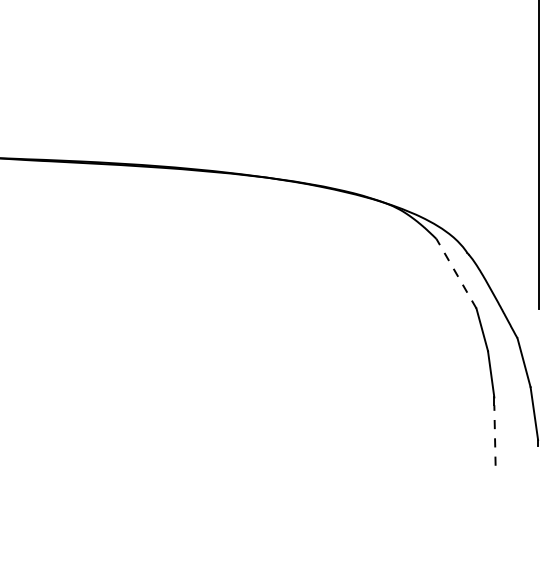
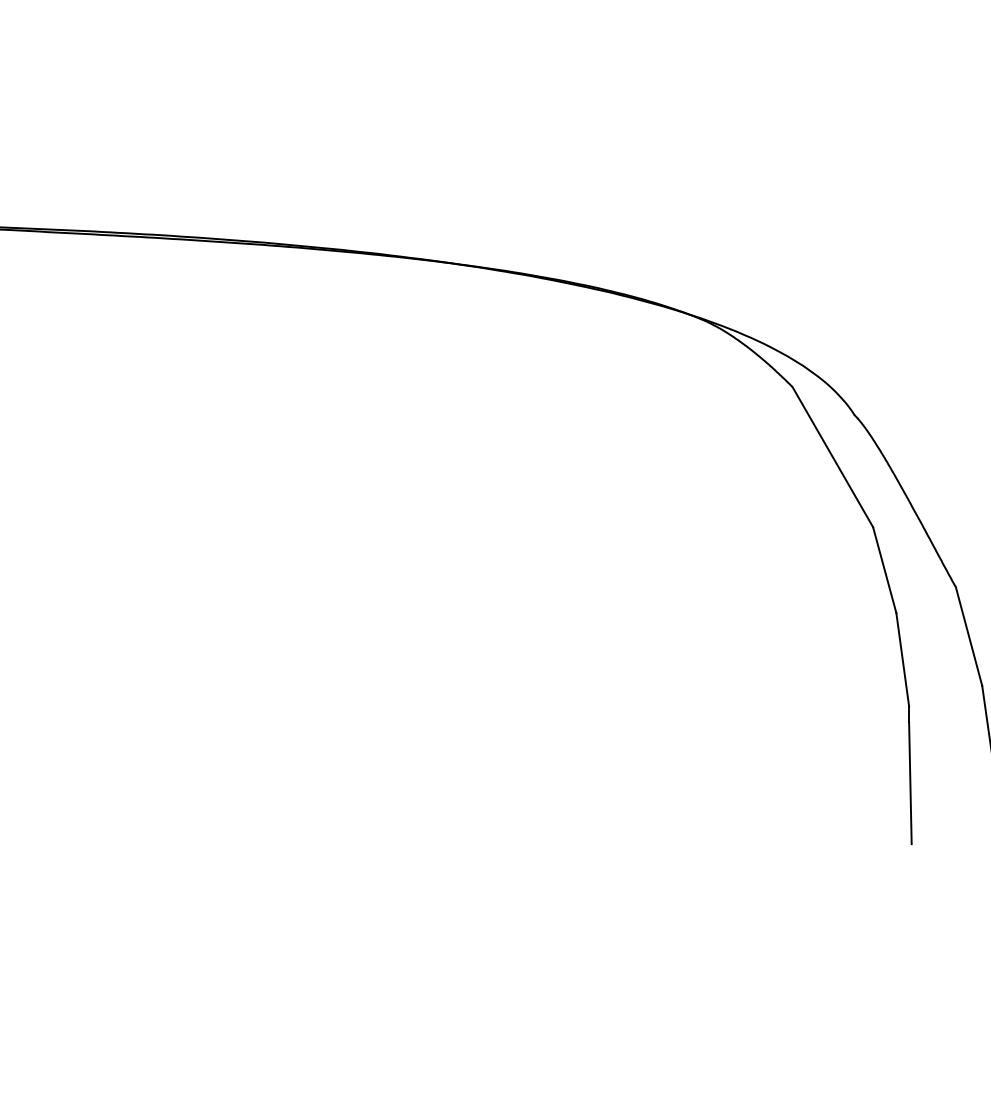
line: (456, 273) -> (832, 456), dashed -> solid
line: (494, 435) -> (909, 783), dashed -> solid

